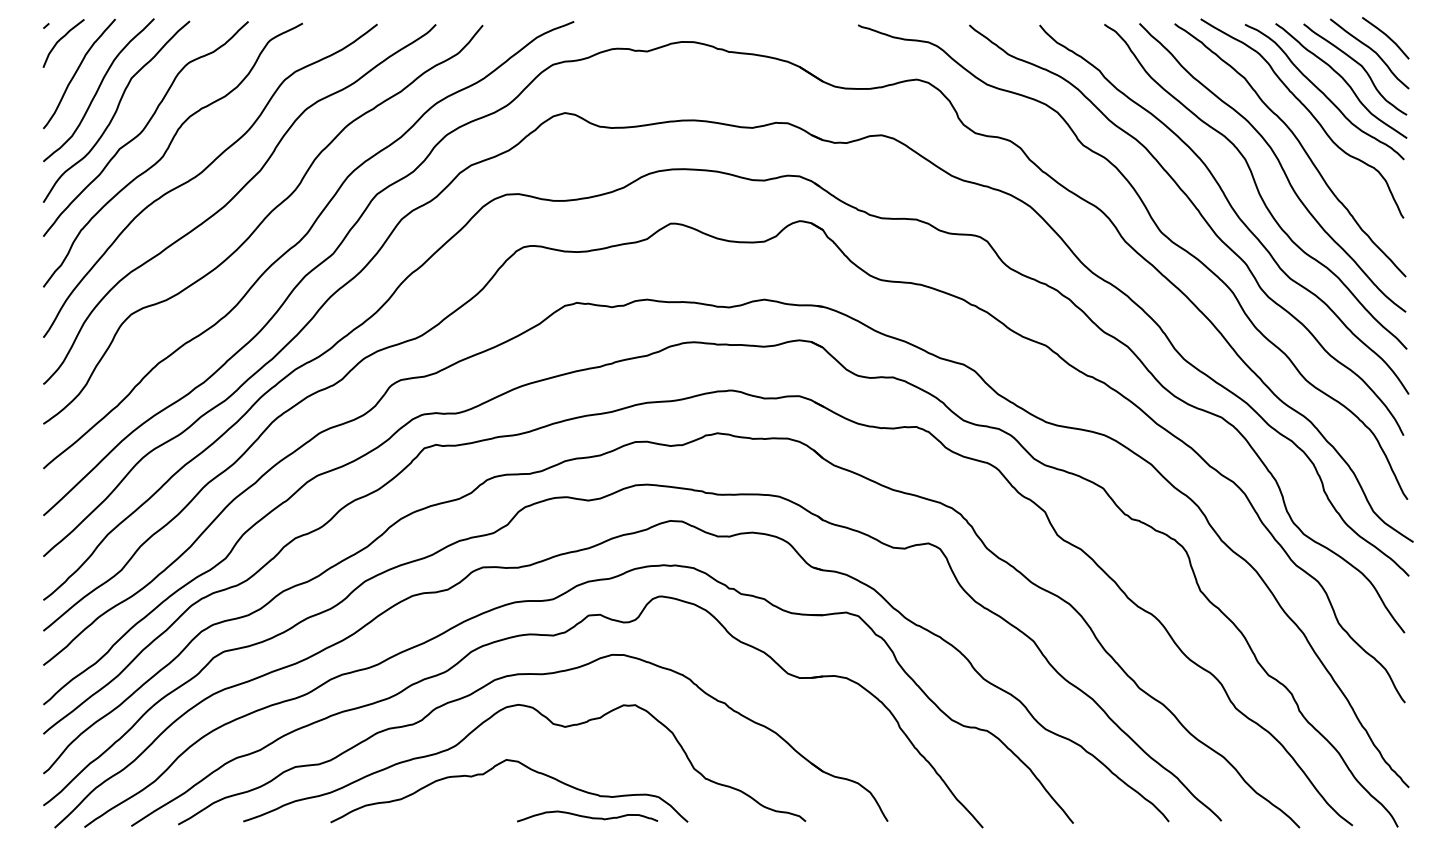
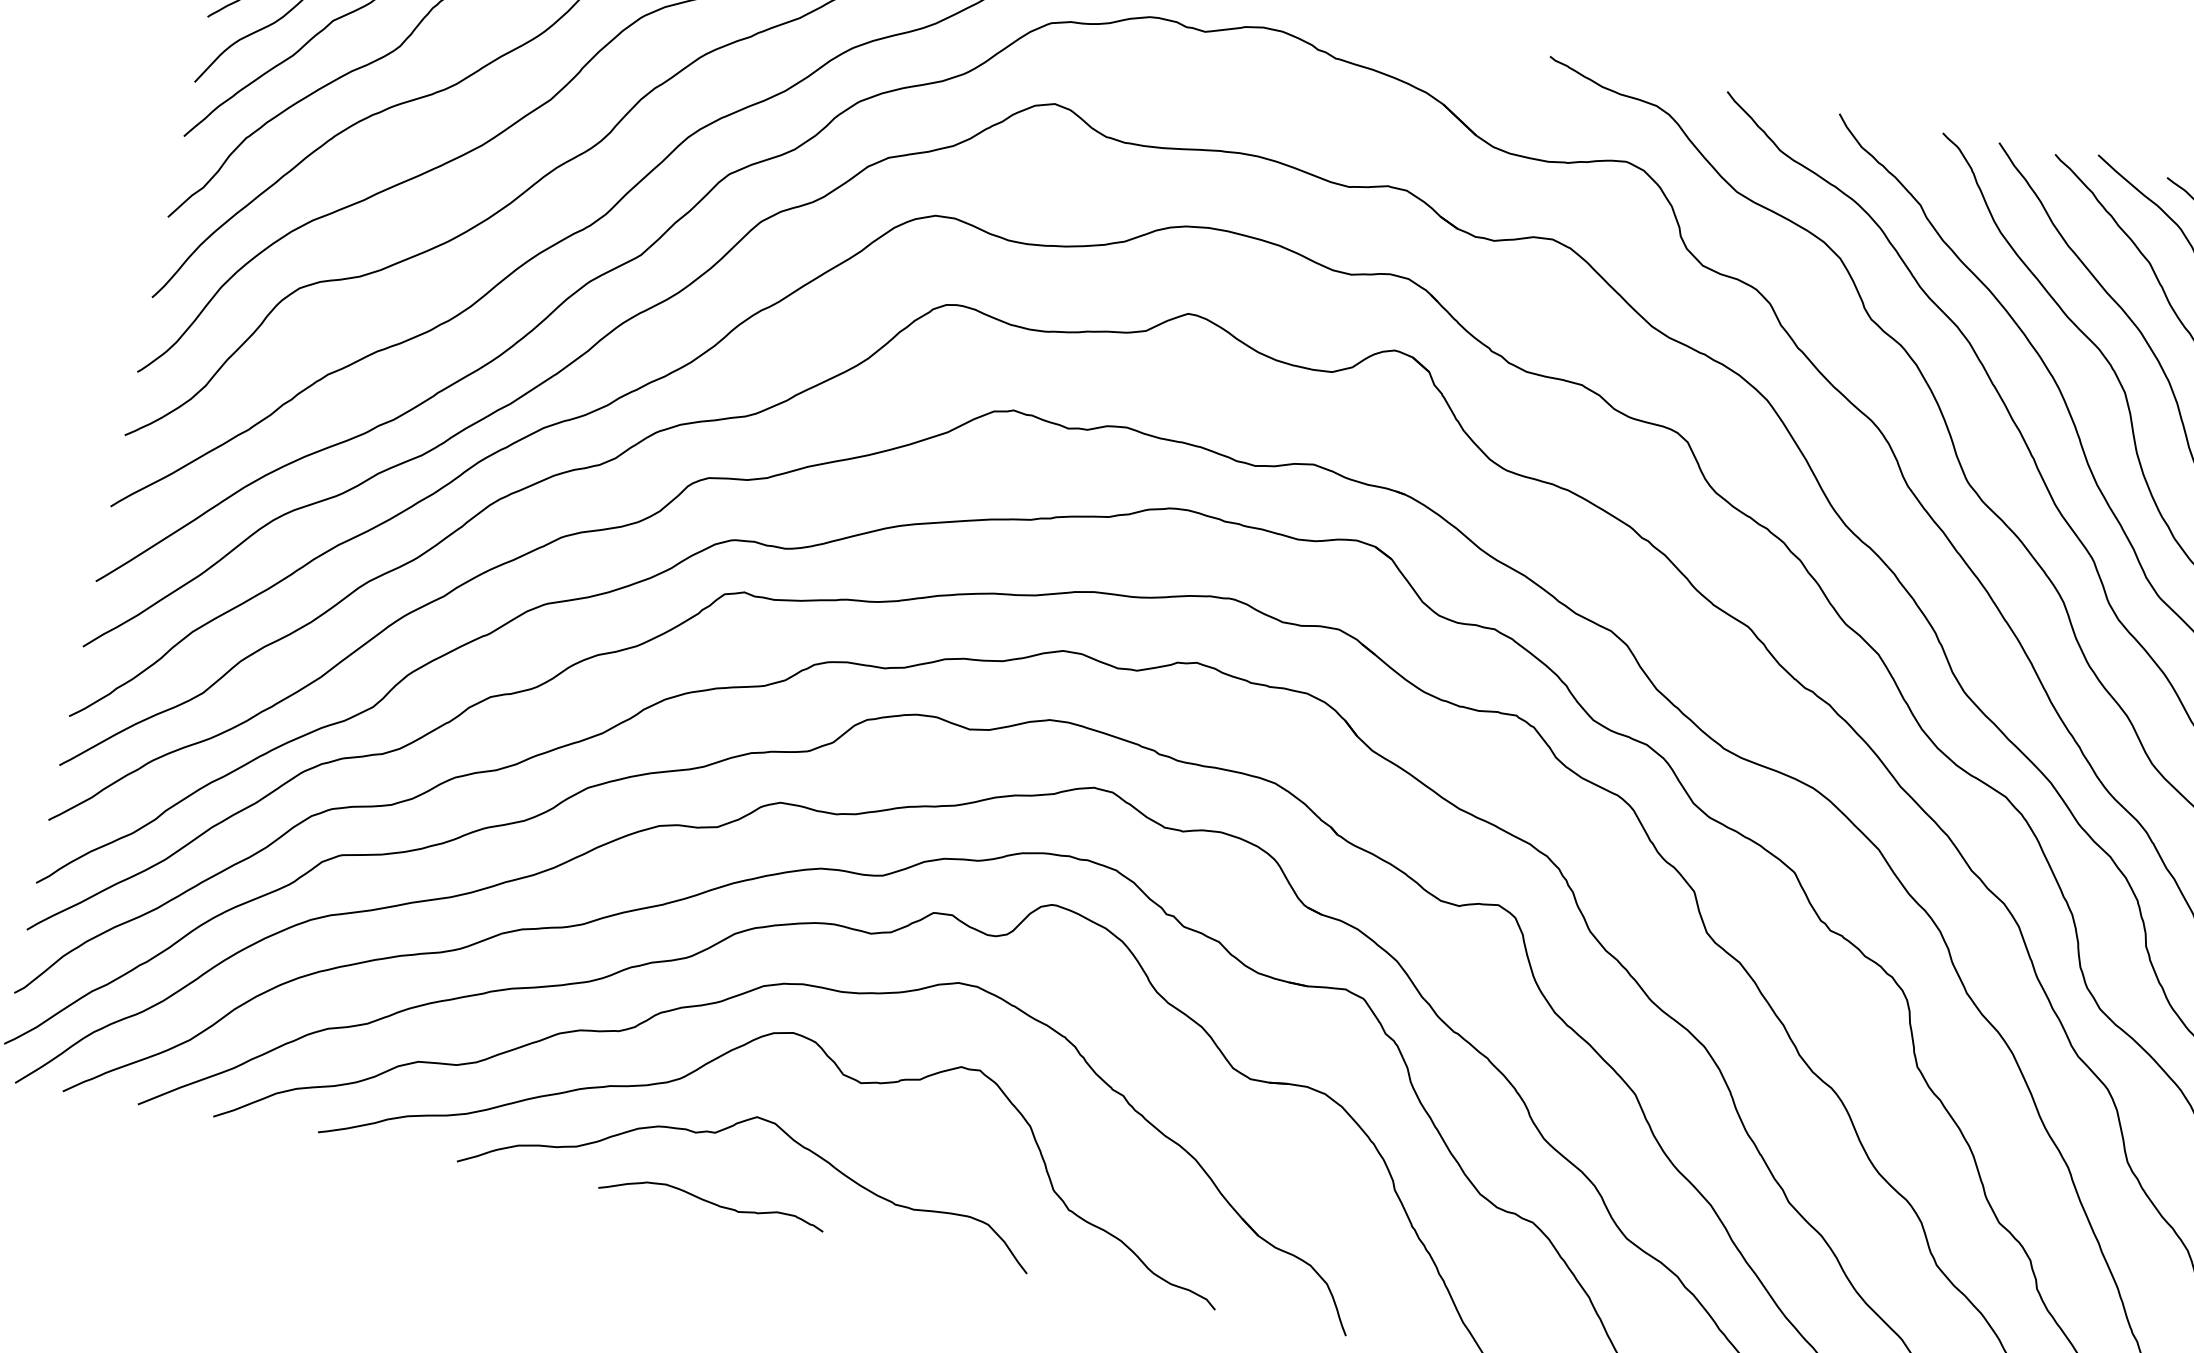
curve: (587, 816) -> (712, 1202), moved

